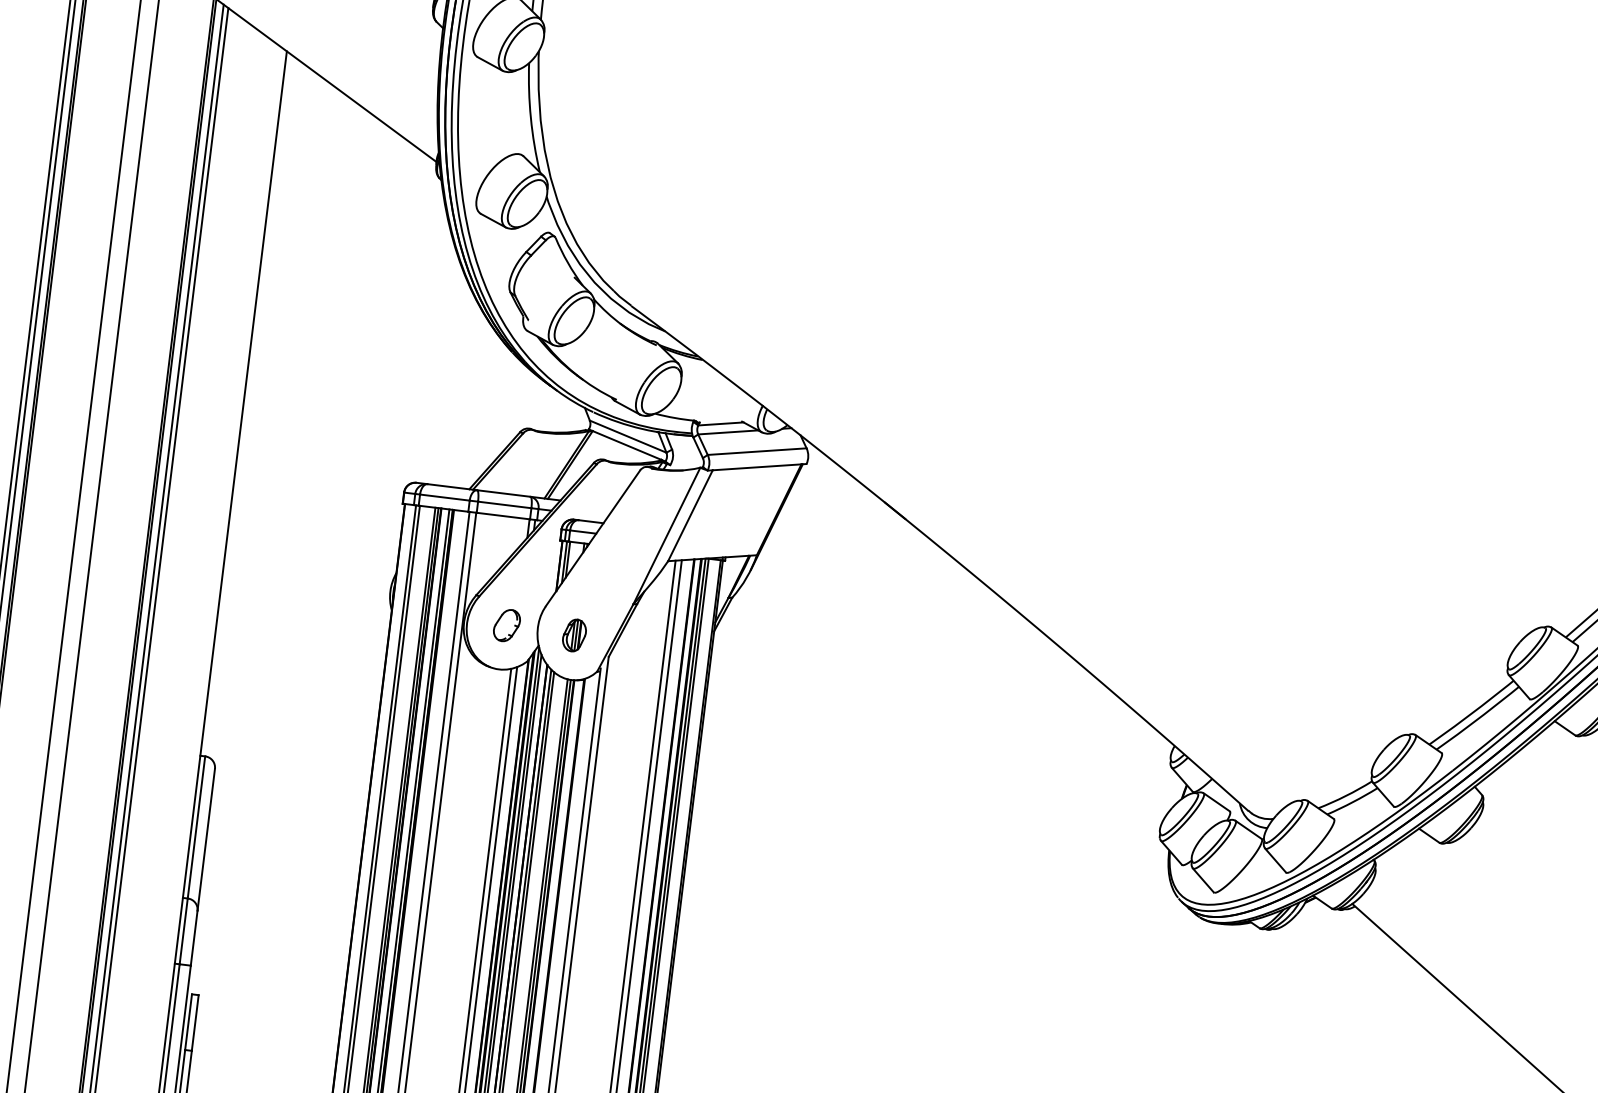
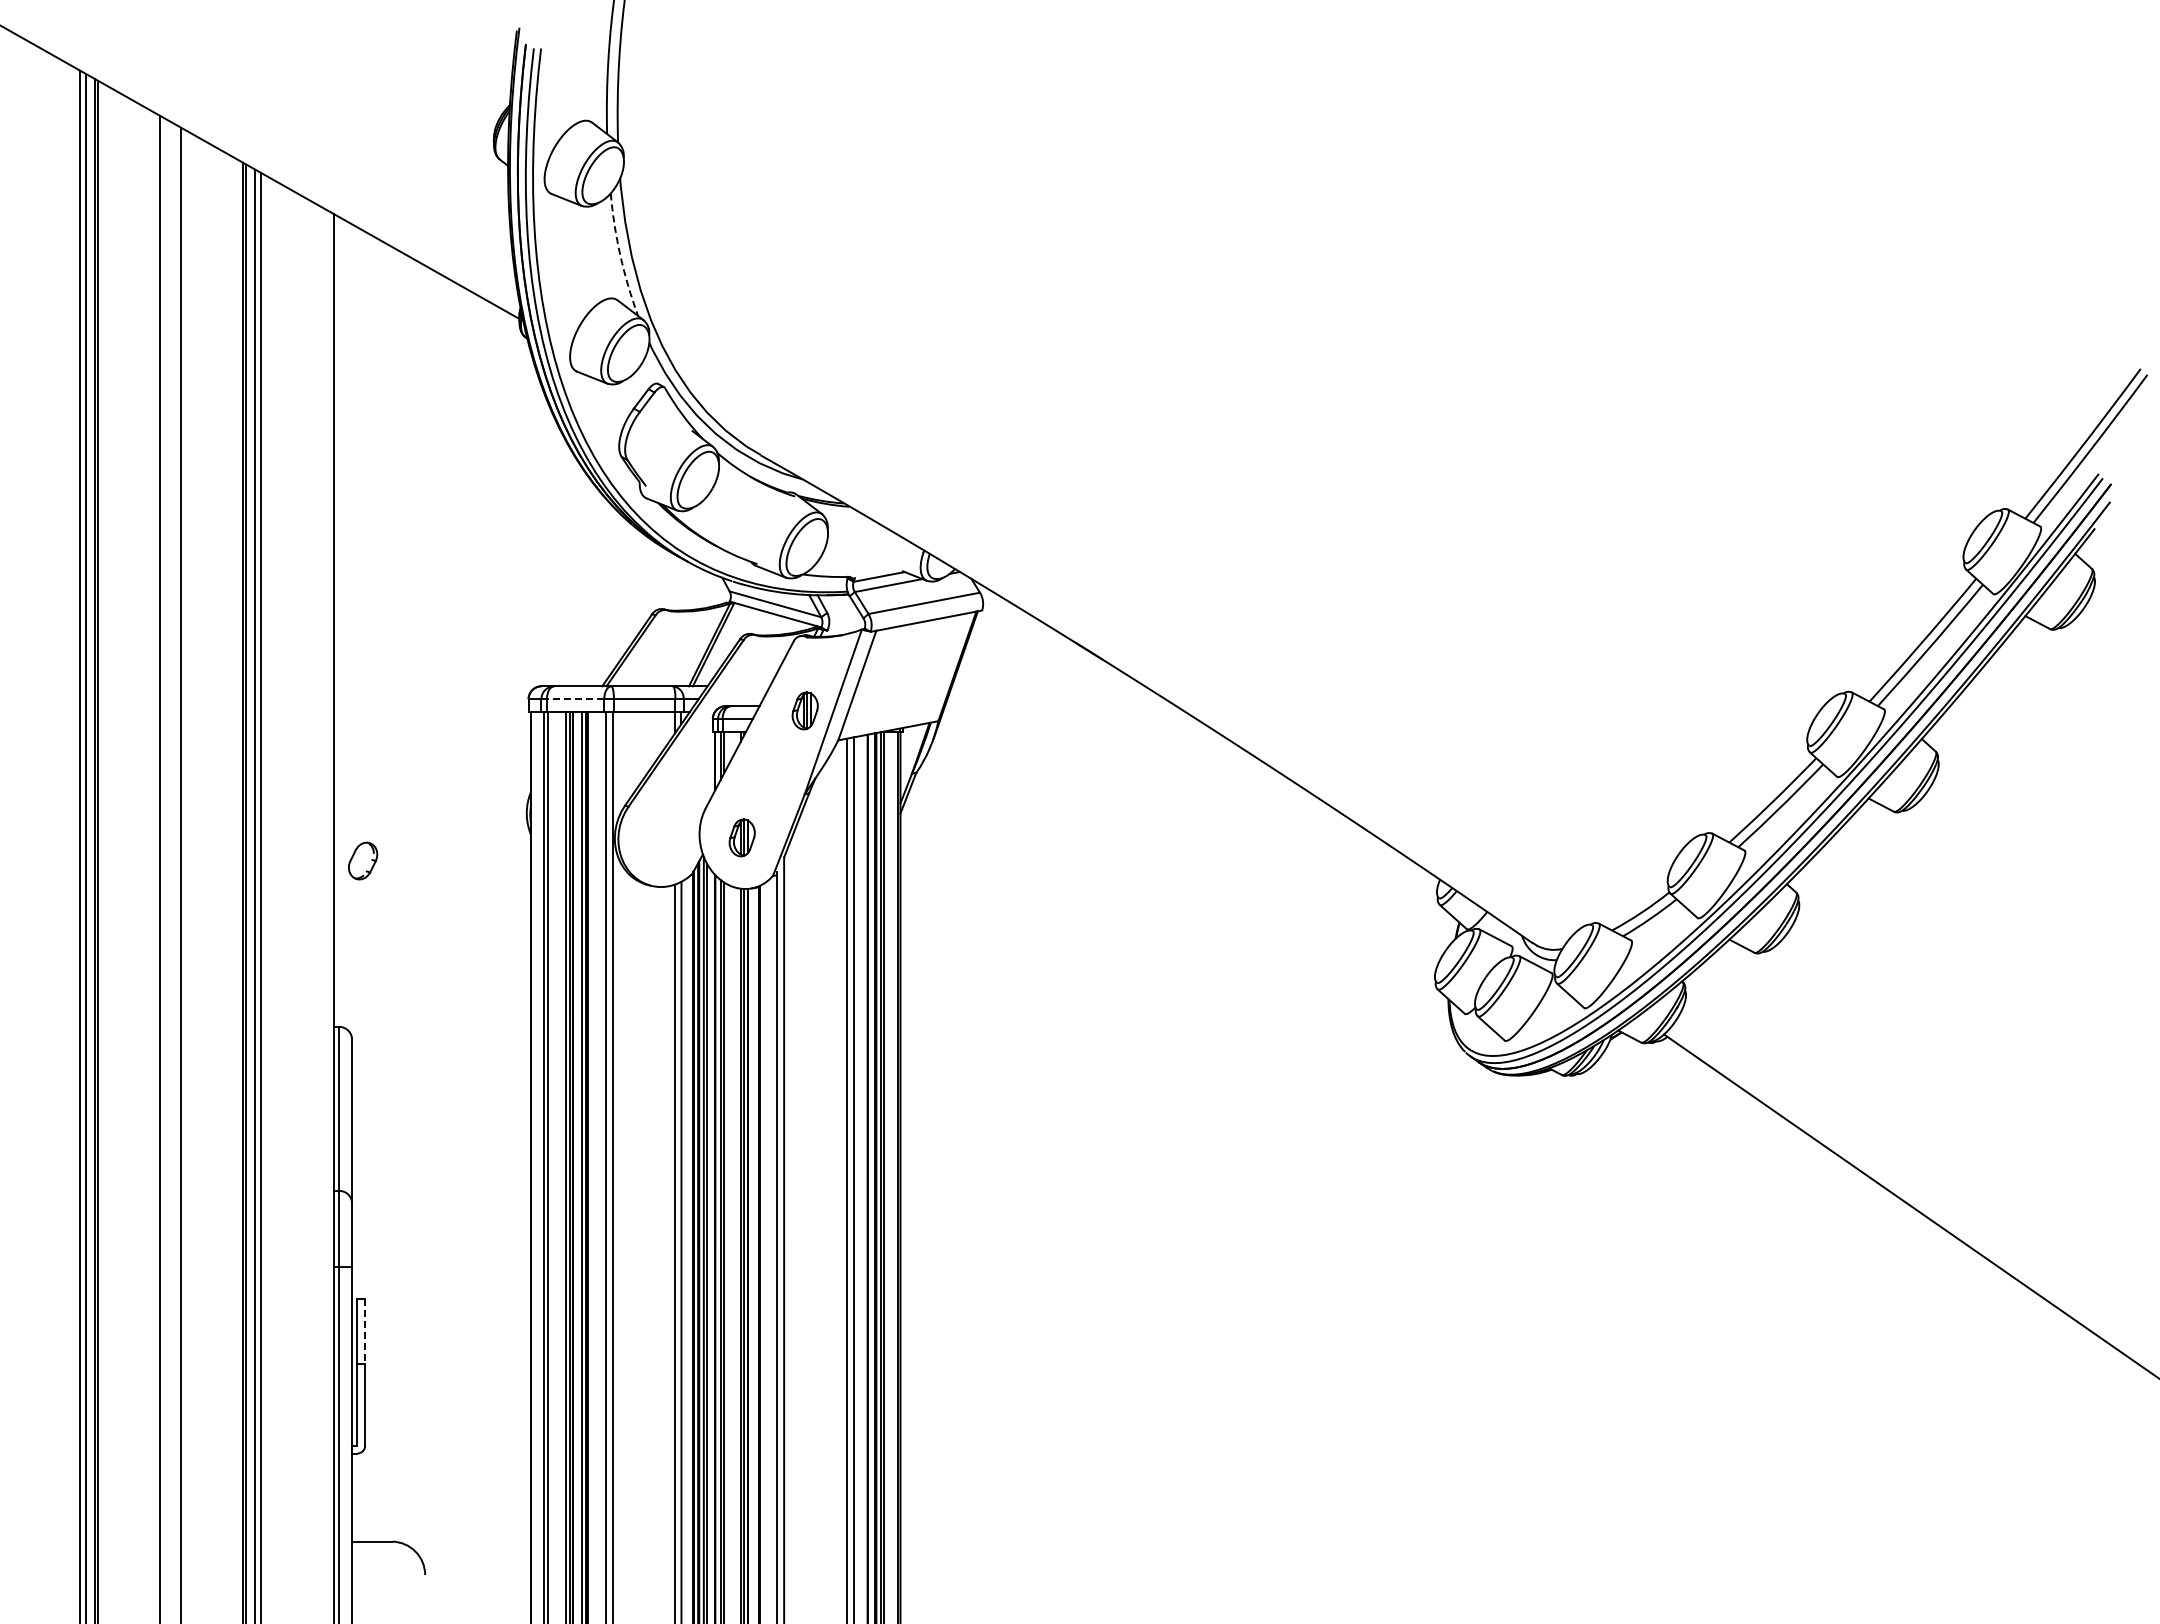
arc: (530, 117) -> (620, 255), solid -> dashed
line: (444, 497) -> (575, 699), solid -> dashed
part: (642, 531) -> (804, 710), added
part: (507, 625) -> (363, 860), moved
line: (195, 1023) -> (365, 1331), solid -> dashed

